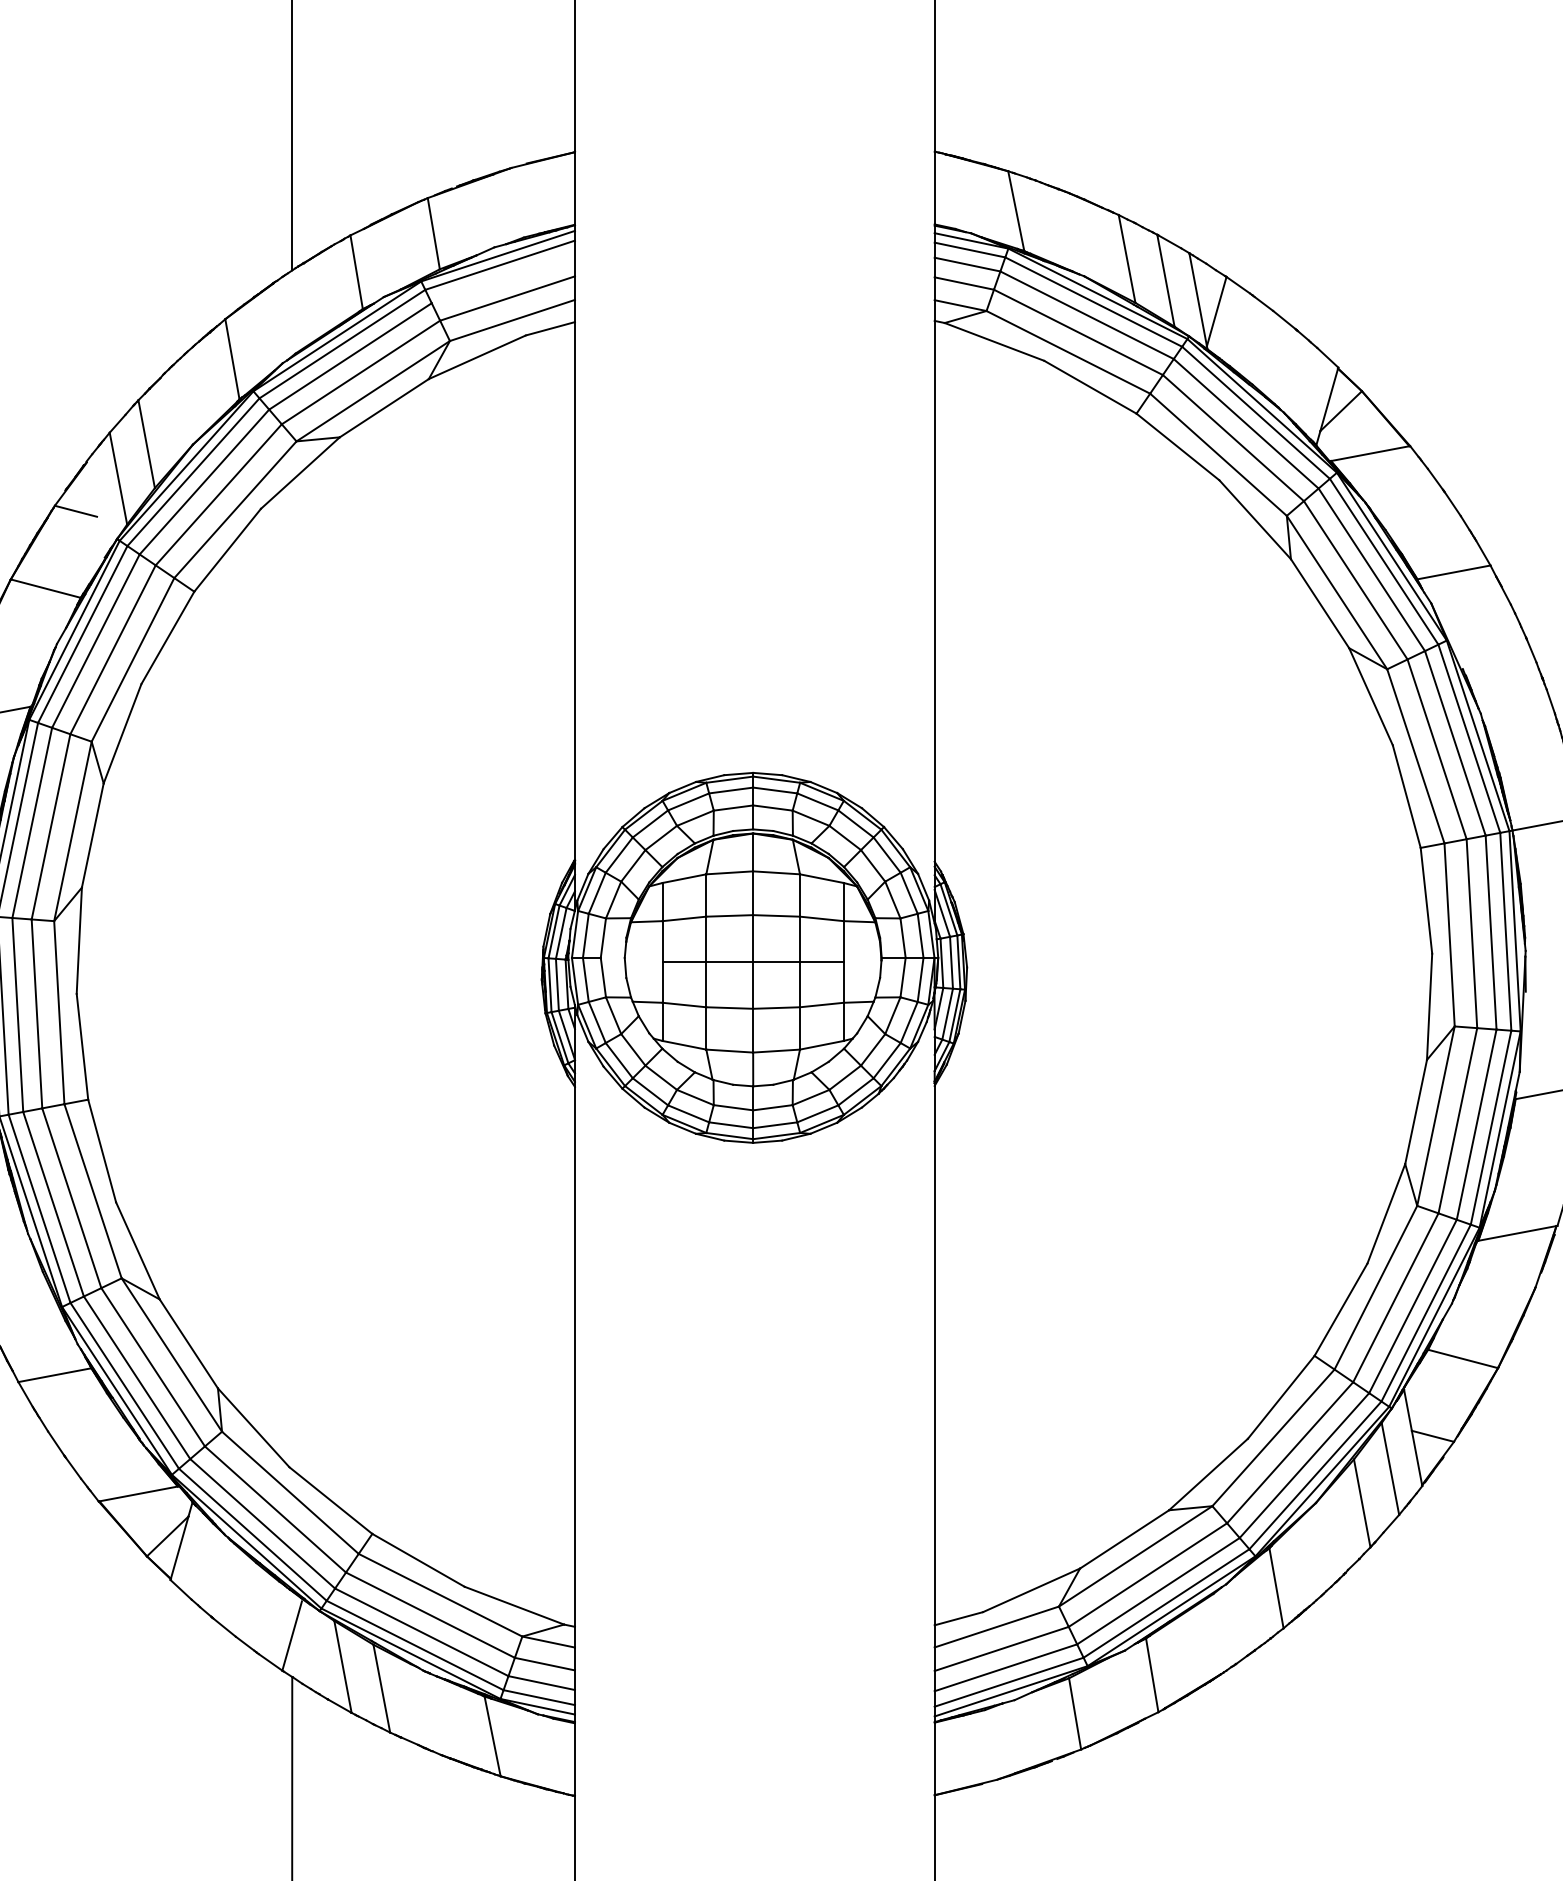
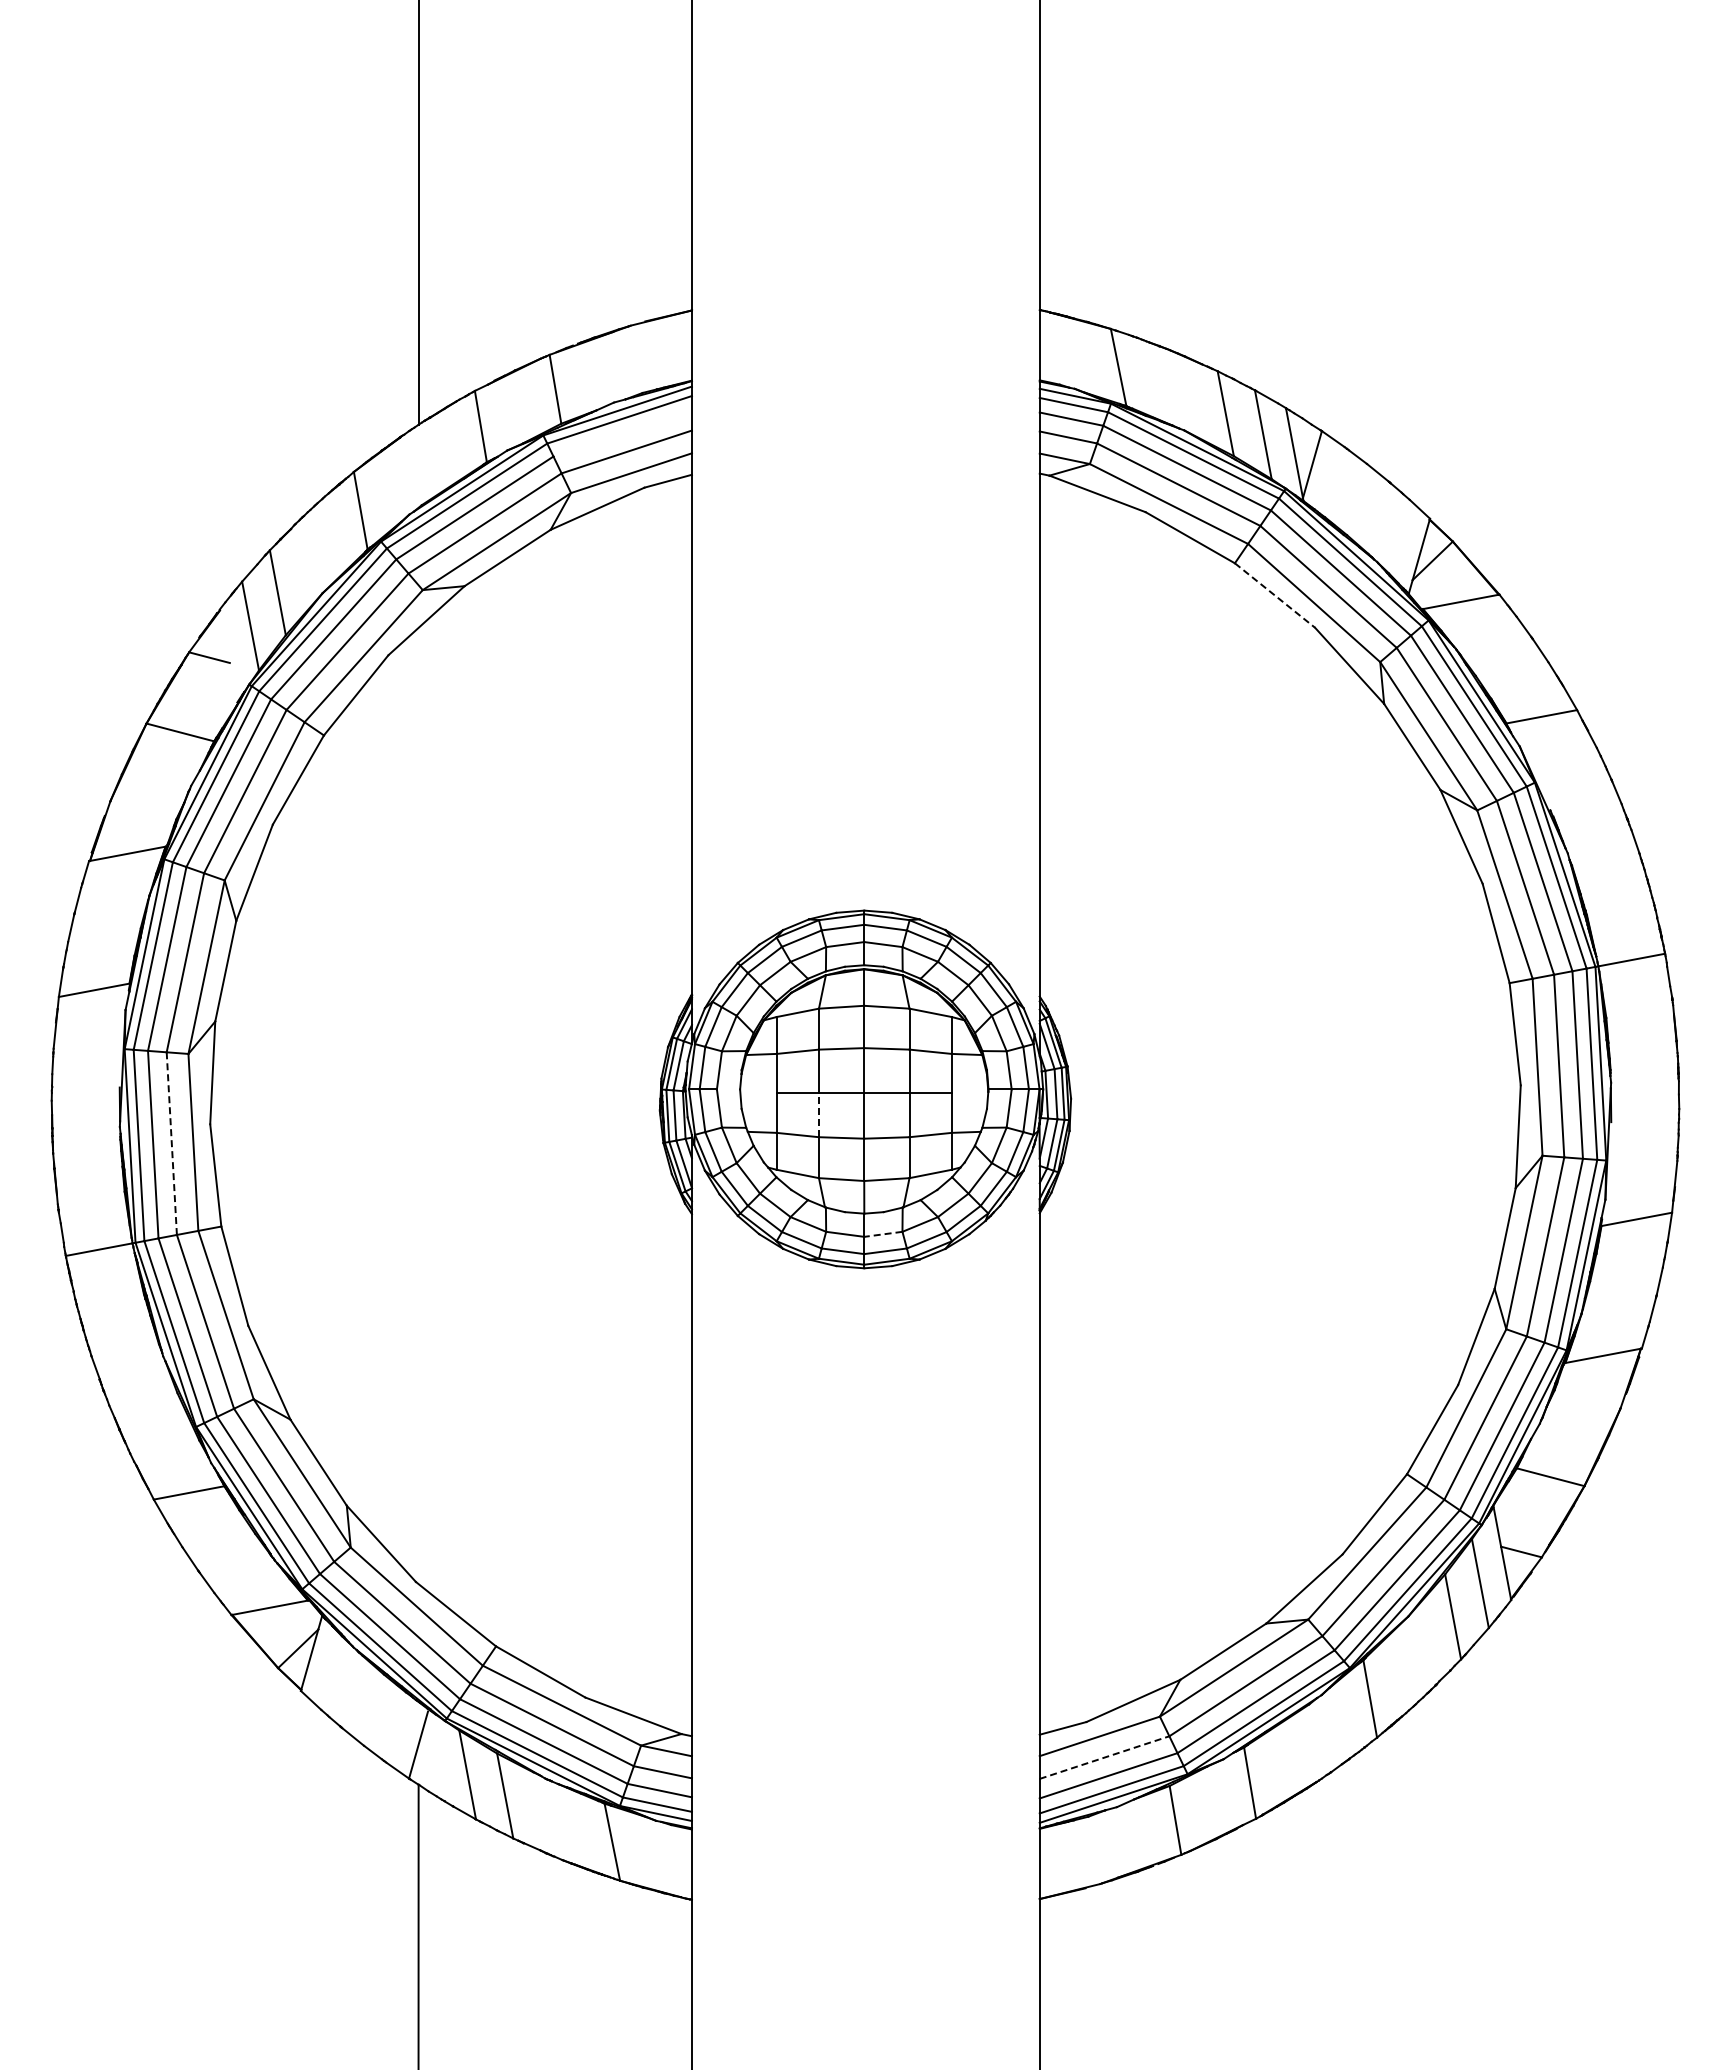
line: (1178, 446) -> (1275, 595), solid -> dashed
line: (705, 984) -> (818, 1115), solid -> dashed
line: (36, 1014) -> (171, 1144), solid -> dashed
line: (772, 1107) -> (882, 1234), solid -> dashed
line: (1002, 1648) -> (1105, 1757), solid -> dashed

